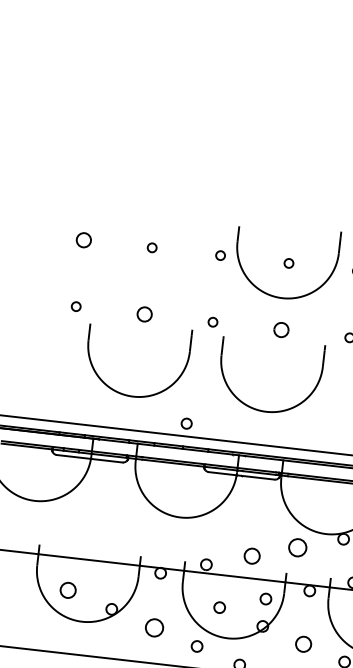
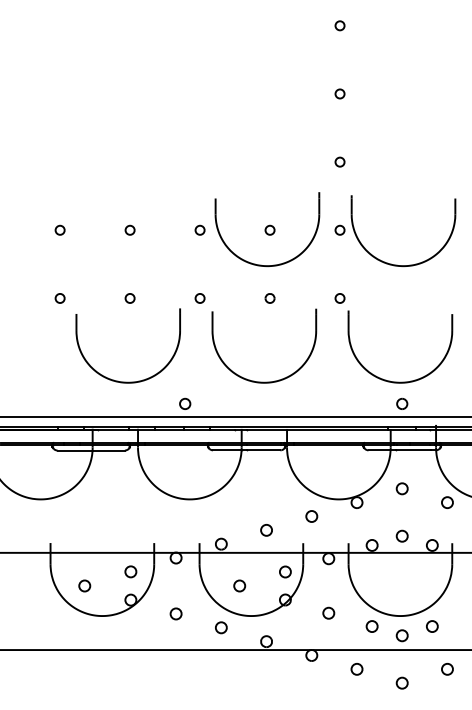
circle: (83, 239) -> (59, 229), size x0.62
circle: (144, 314) -> (129, 298), size x0.62
part: (280, 330) -> (269, 298), size x0.62
circle: (297, 547) -> (311, 516), size x0.62
circle: (252, 556) -> (266, 530), size x0.71
circle: (114, 581) -> (130, 571), added
circle: (68, 589) -> (84, 585), size x0.71
circle: (153, 627) -> (175, 613), size x0.62
circle: (303, 643) -> (328, 612), size x0.71

